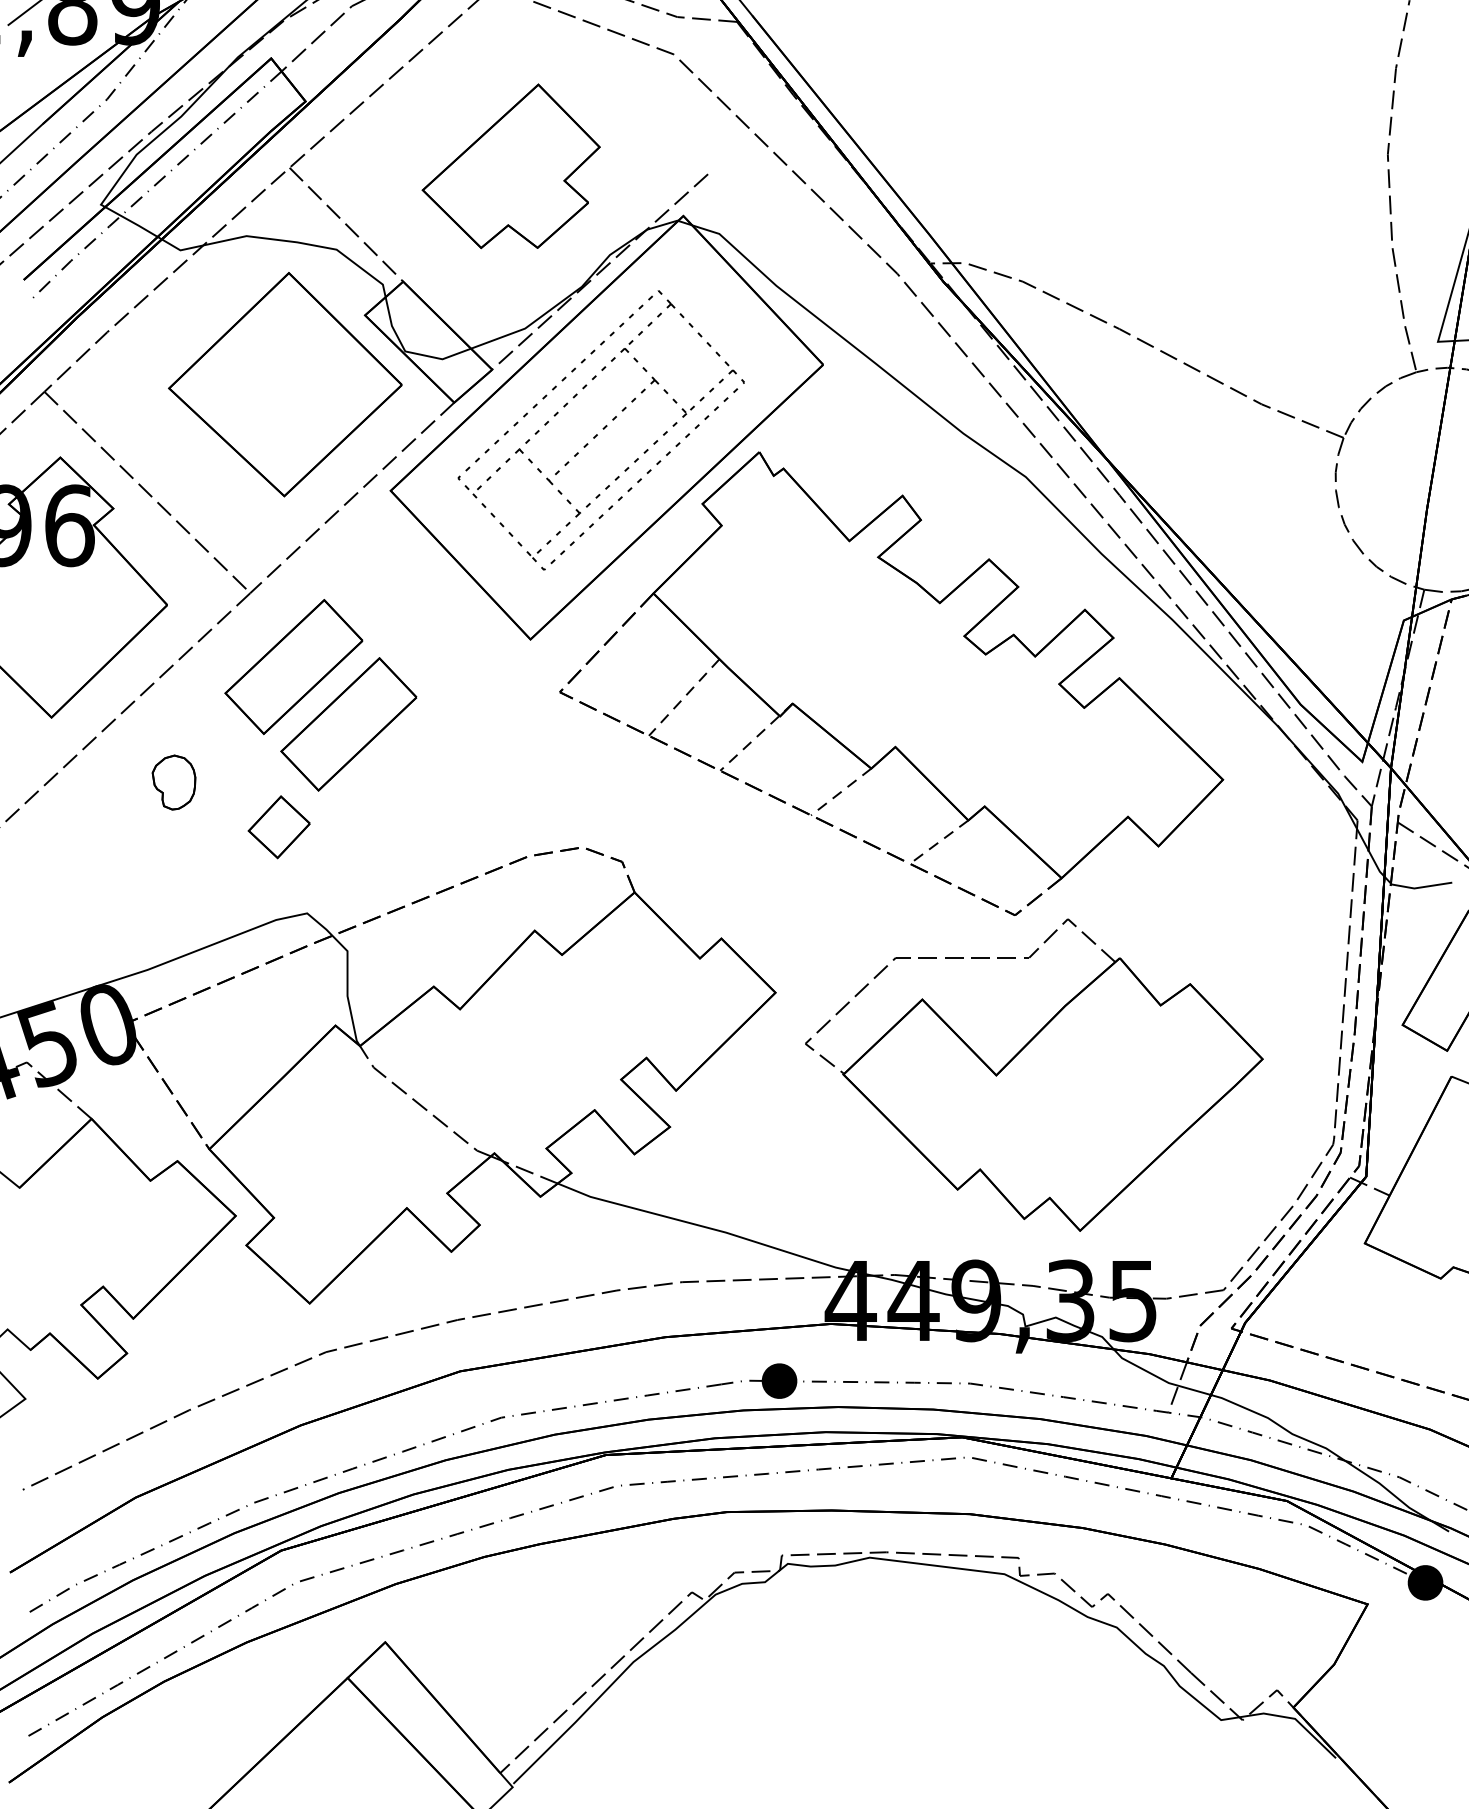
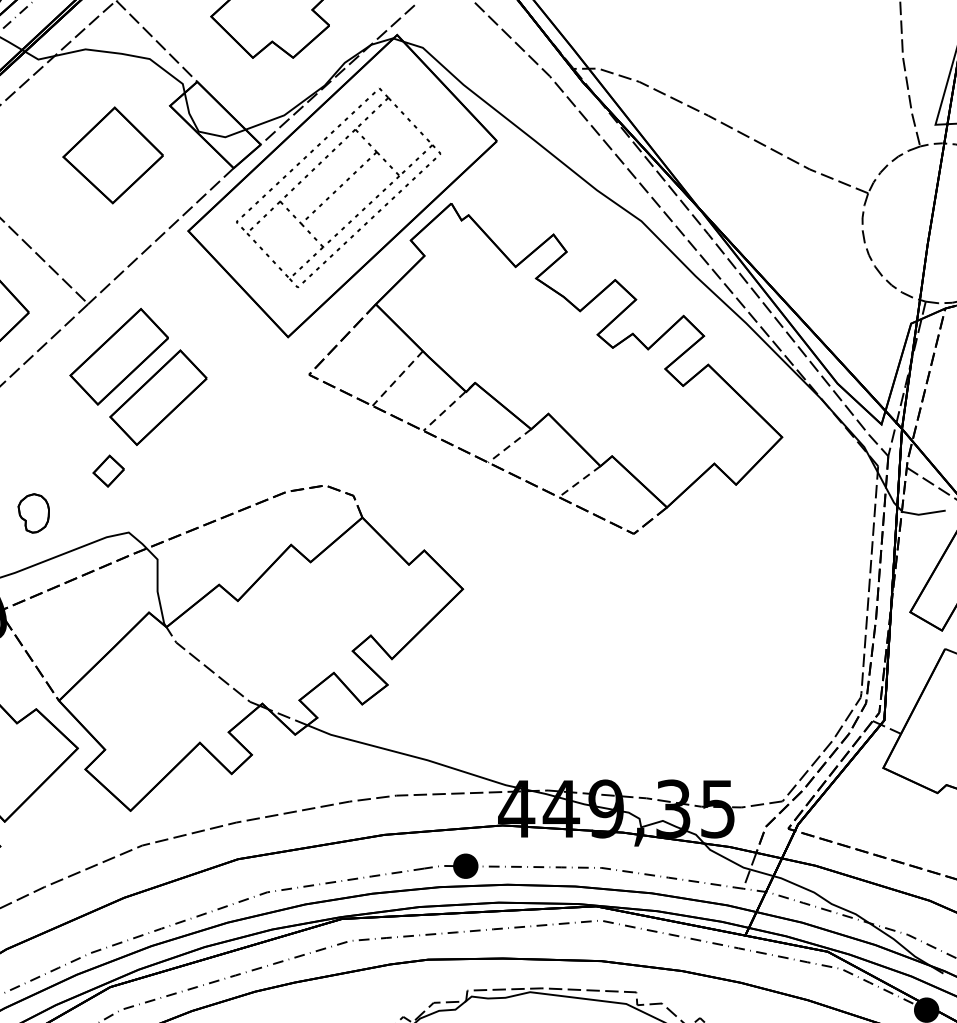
part: (285, 384) -> (113, 155), size x0.6
part: (173, 782) -> (33, 513), moved
part: (278, 827) -> (108, 471), size x0.7
part: (1034, 1074) -> (647, 647), removed

